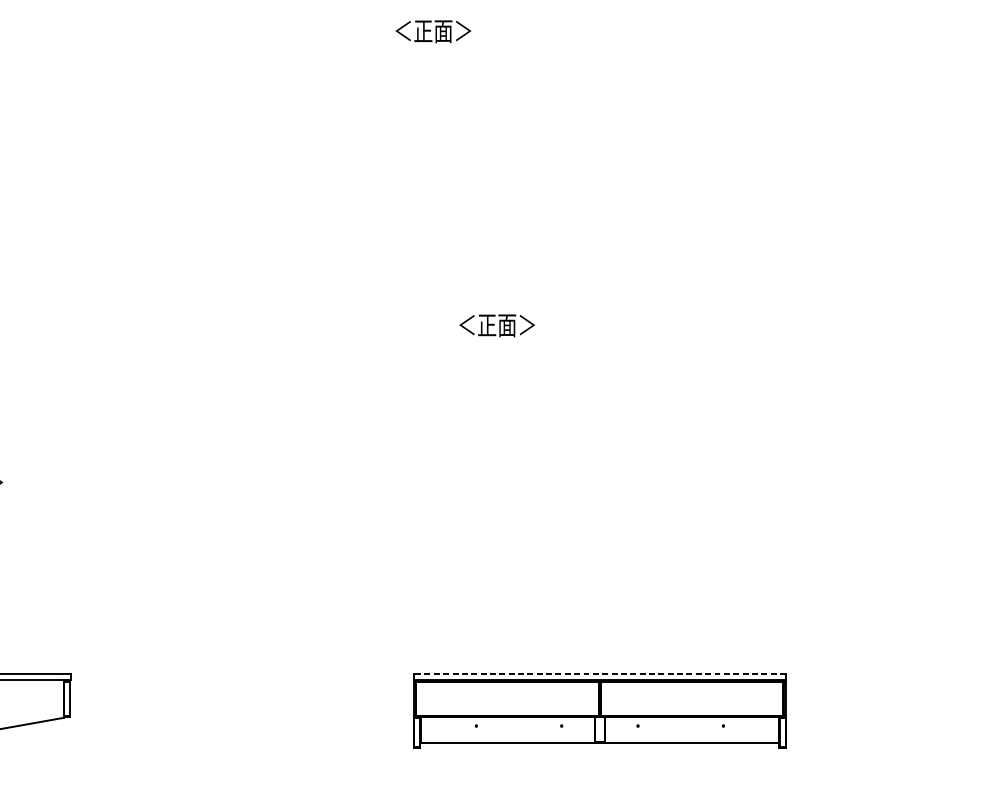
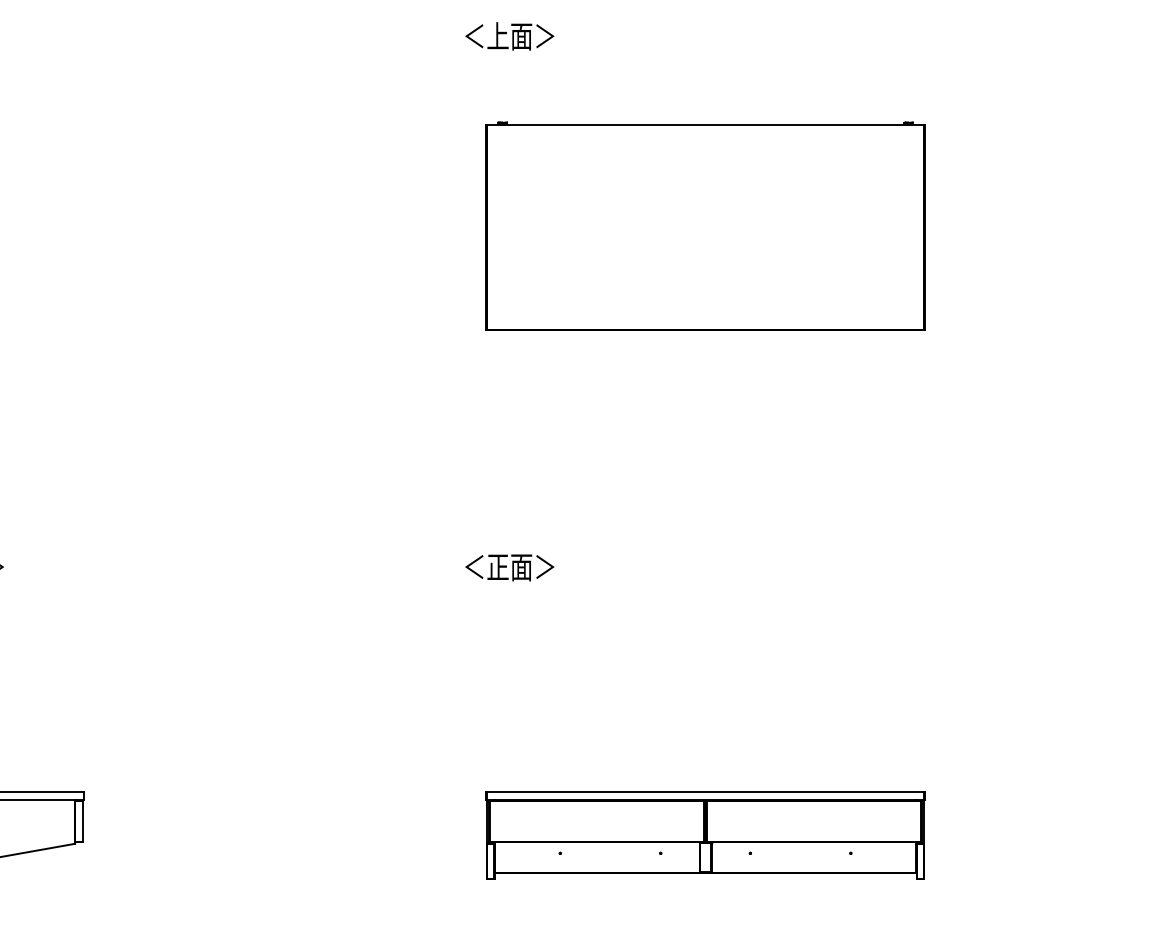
text: (423, 29) -> (498, 34), ＜正面＞ -> ＜上面＞
part: (599, 192) -> (705, 225), added
text: (496, 325) -> (509, 567), moved
line: (599, 674) -> (705, 792), dashed -> solid

